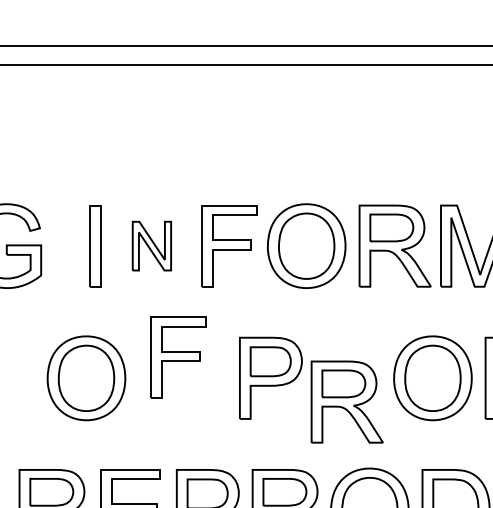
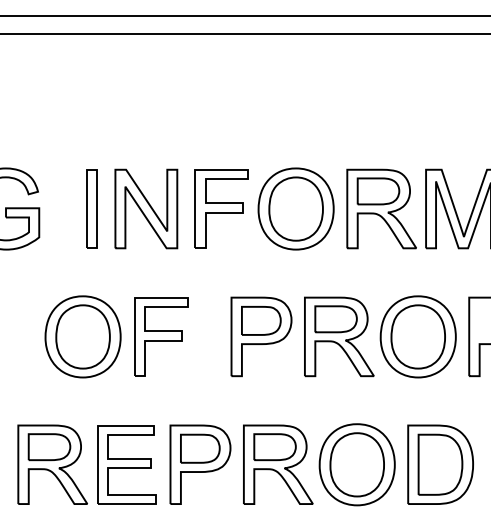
part: (152, 245) -> (146, 208), size x1.67
part: (178, 357) -> (161, 336), moved
part: (347, 401) -> (339, 336), moved

